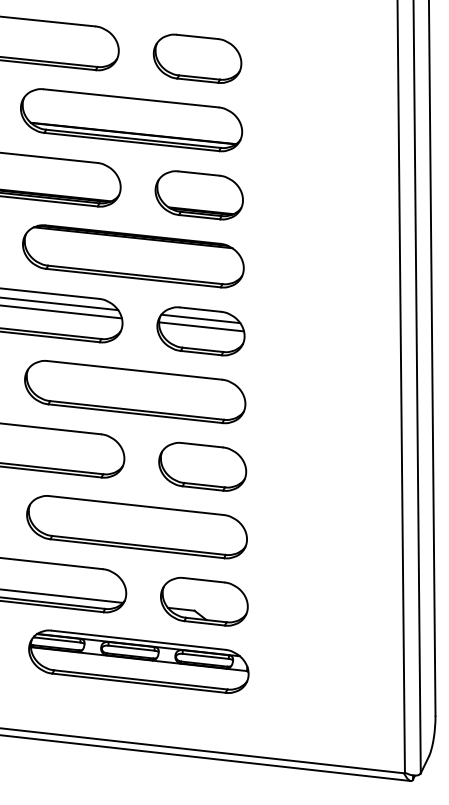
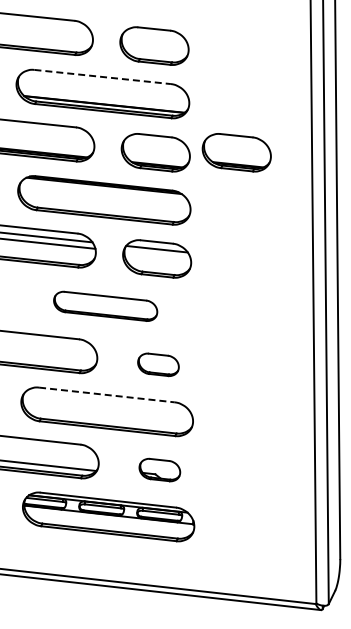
line: (131, 98) -> (102, 77), solid -> dashed
part: (302, 195) -> (236, 152), added
line: (201, 325) -> (157, 254), removed
part: (134, 392) -> (105, 306), size x0.6
part: (202, 466) -> (158, 364), size x0.6
line: (137, 506) -> (107, 395), solid -> dashed
part: (204, 600) -> (159, 469), size x0.6

